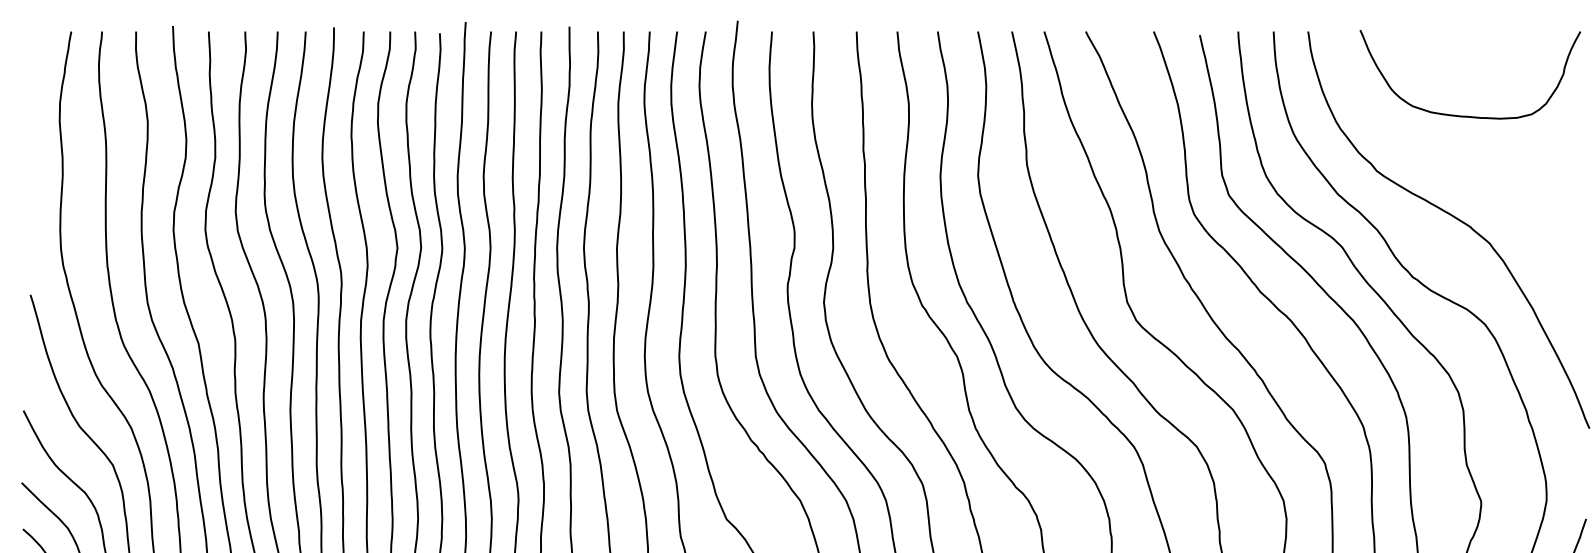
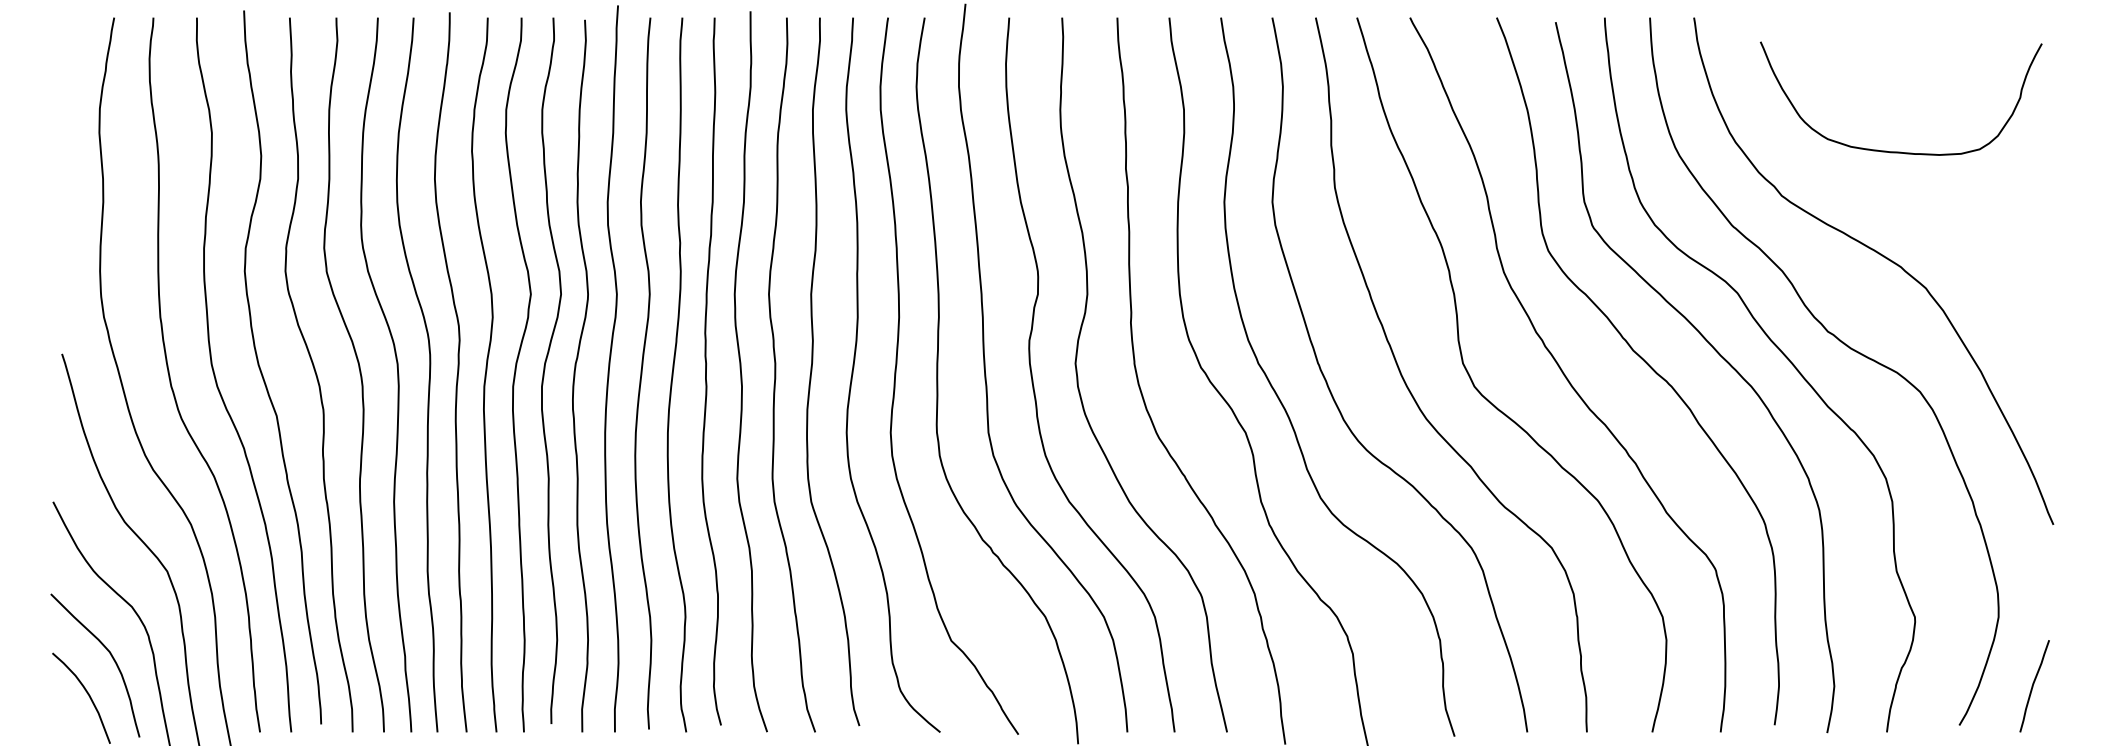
curve: (1469, 116) -> (1900, 151), moved

